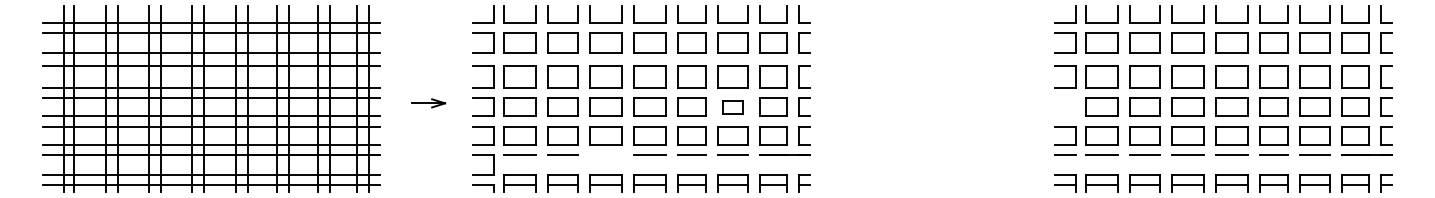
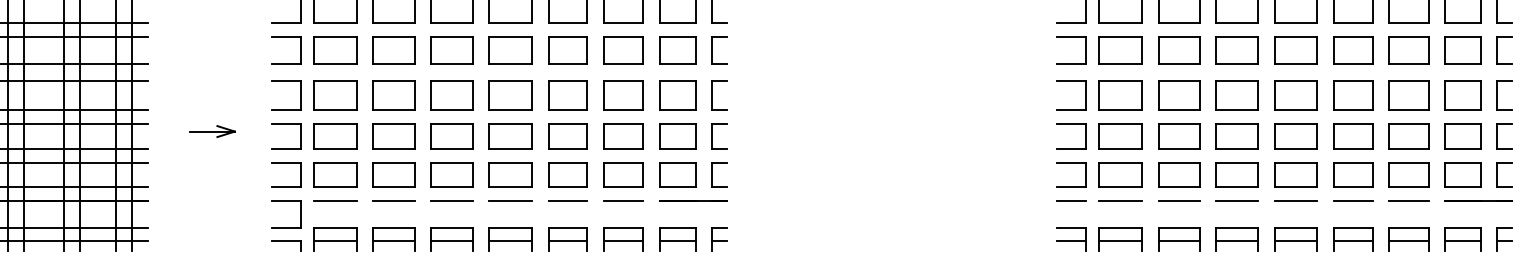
part: (1065, 98) -> (1071, 125), added
part: (732, 106) -> (622, 135), size x1.43
line: (605, 154) -> (451, 200), added

